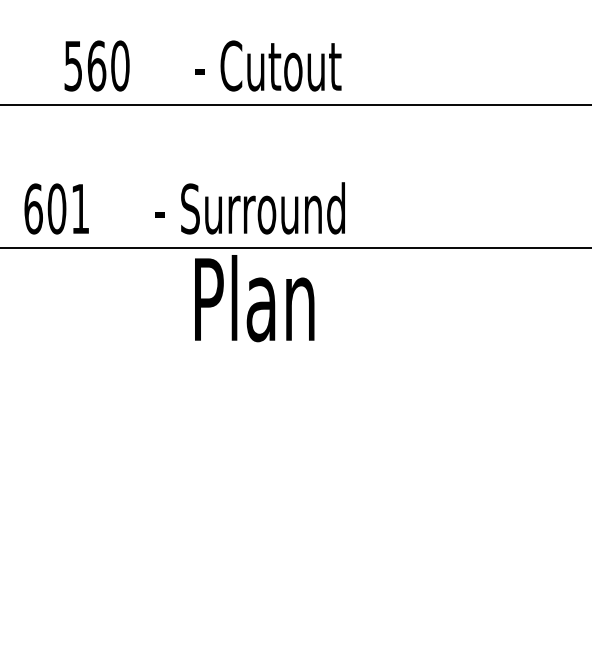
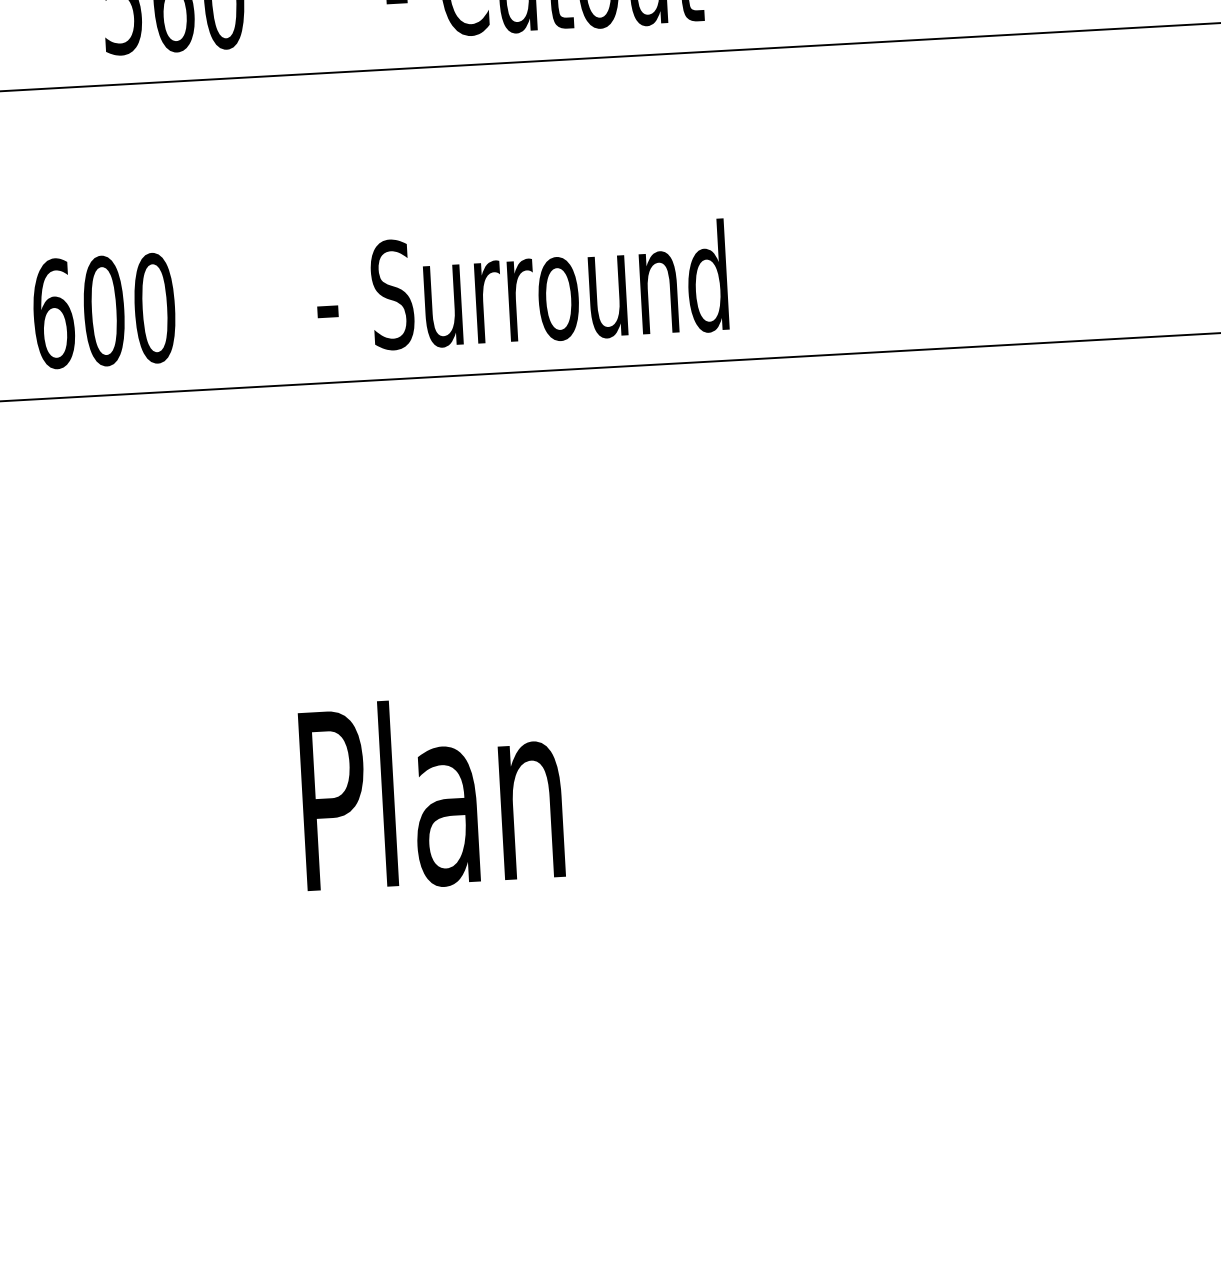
text: (80, 208) -> (154, 307), 601 -> 600
text: (254, 298) -> (431, 792), moved

